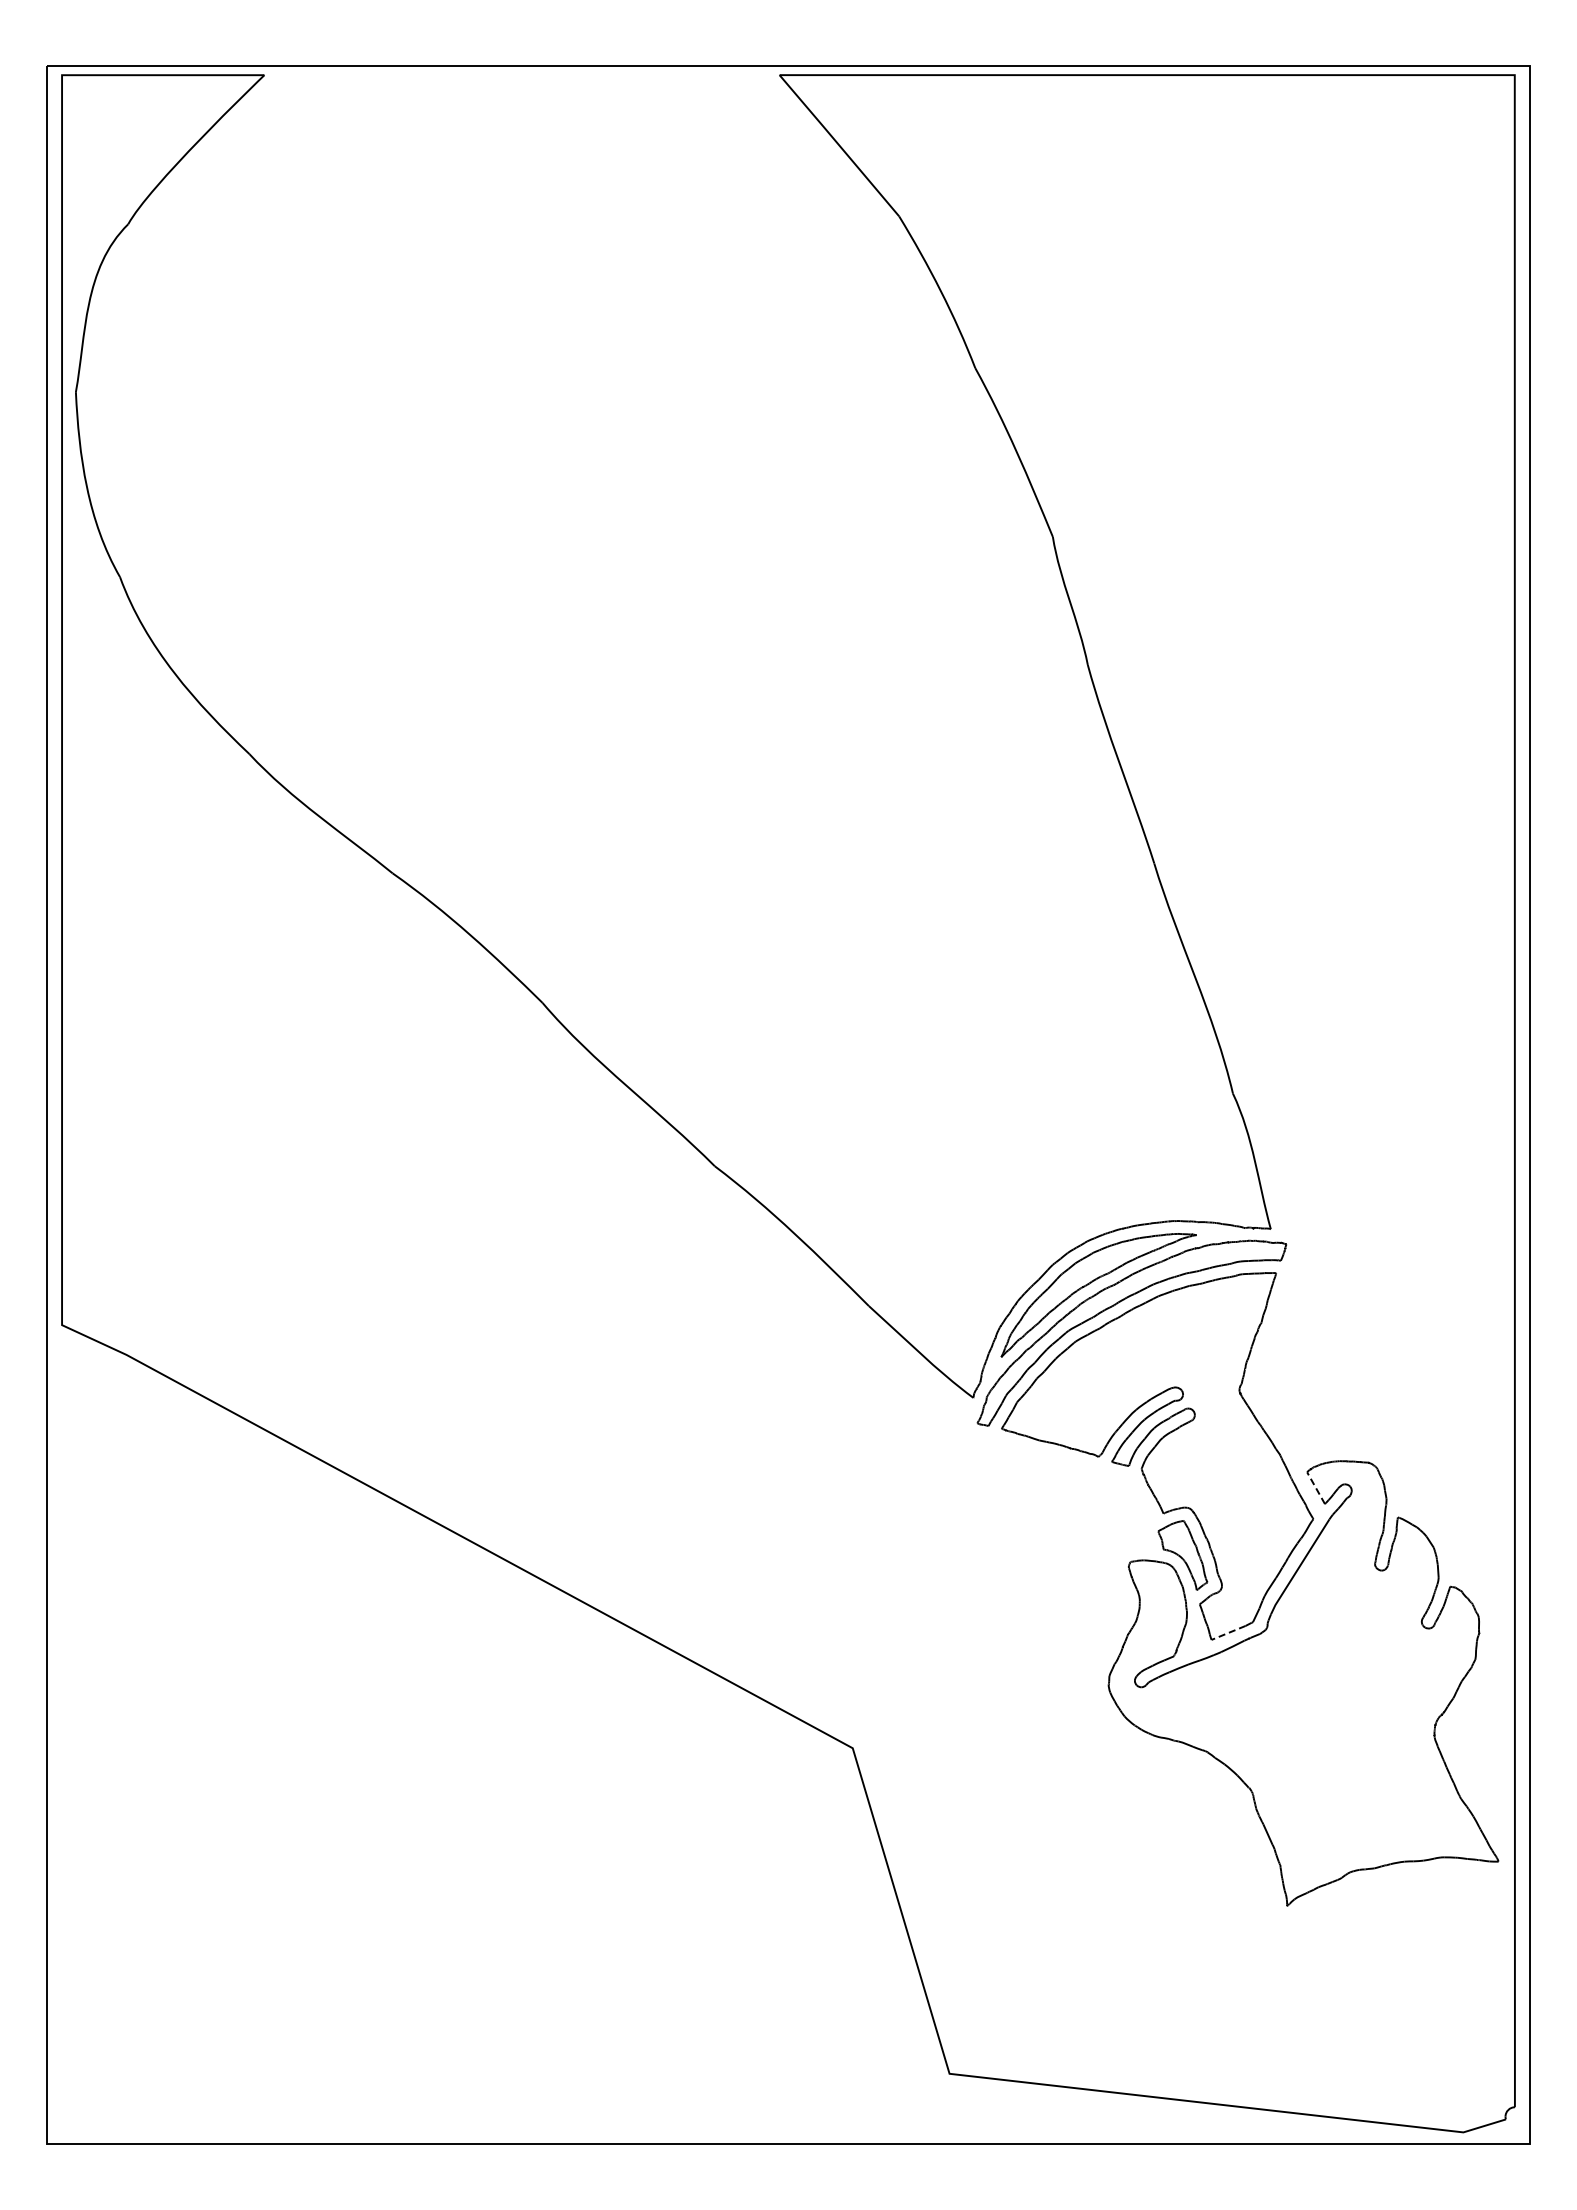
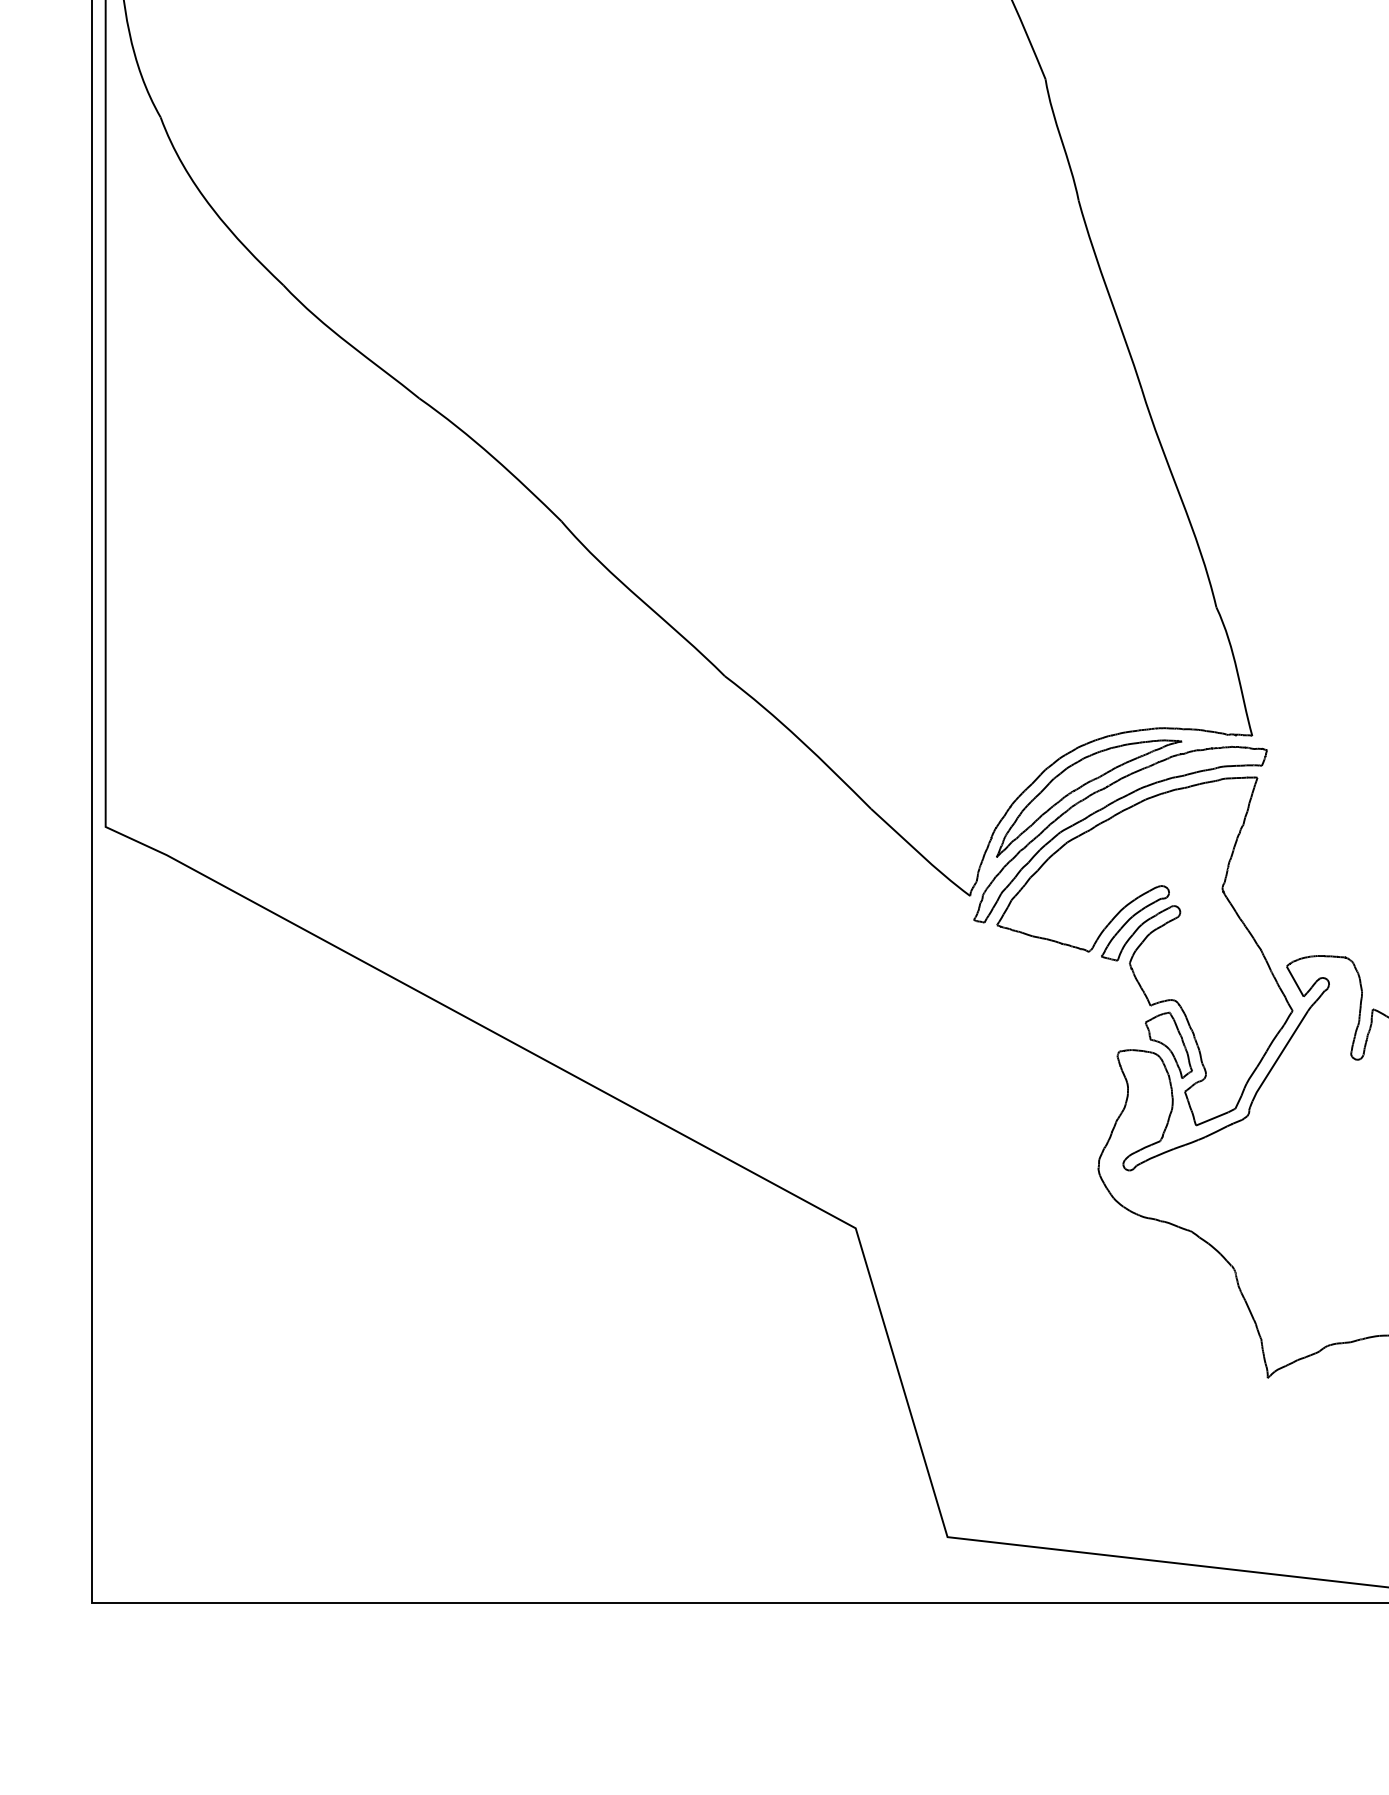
line: (1315, 1487) -> (1294, 980), dashed -> solid
line: (1228, 1633) -> (1212, 1119), dashed -> solid

